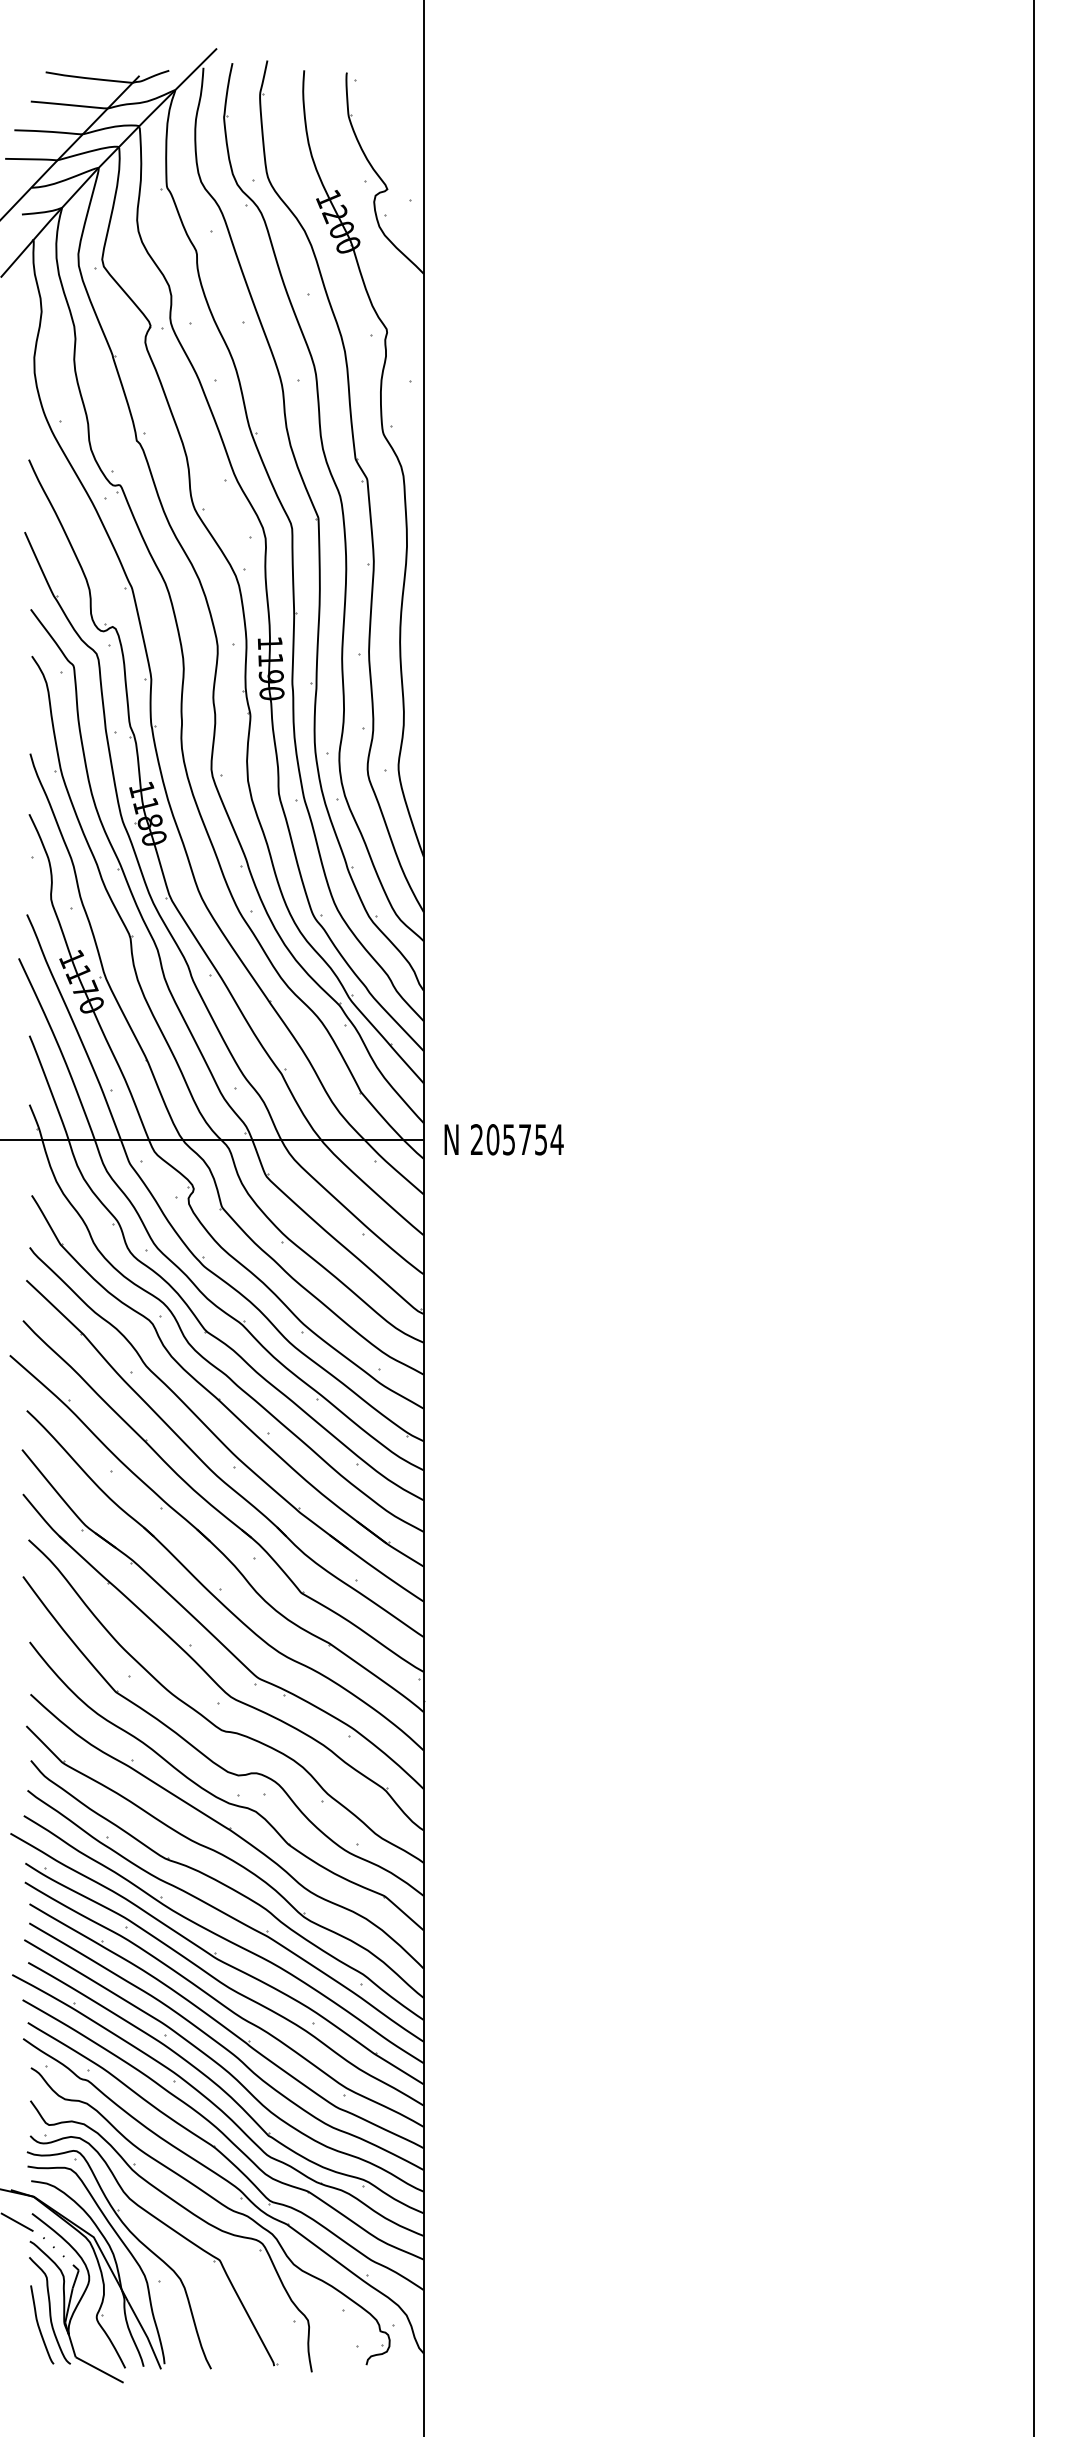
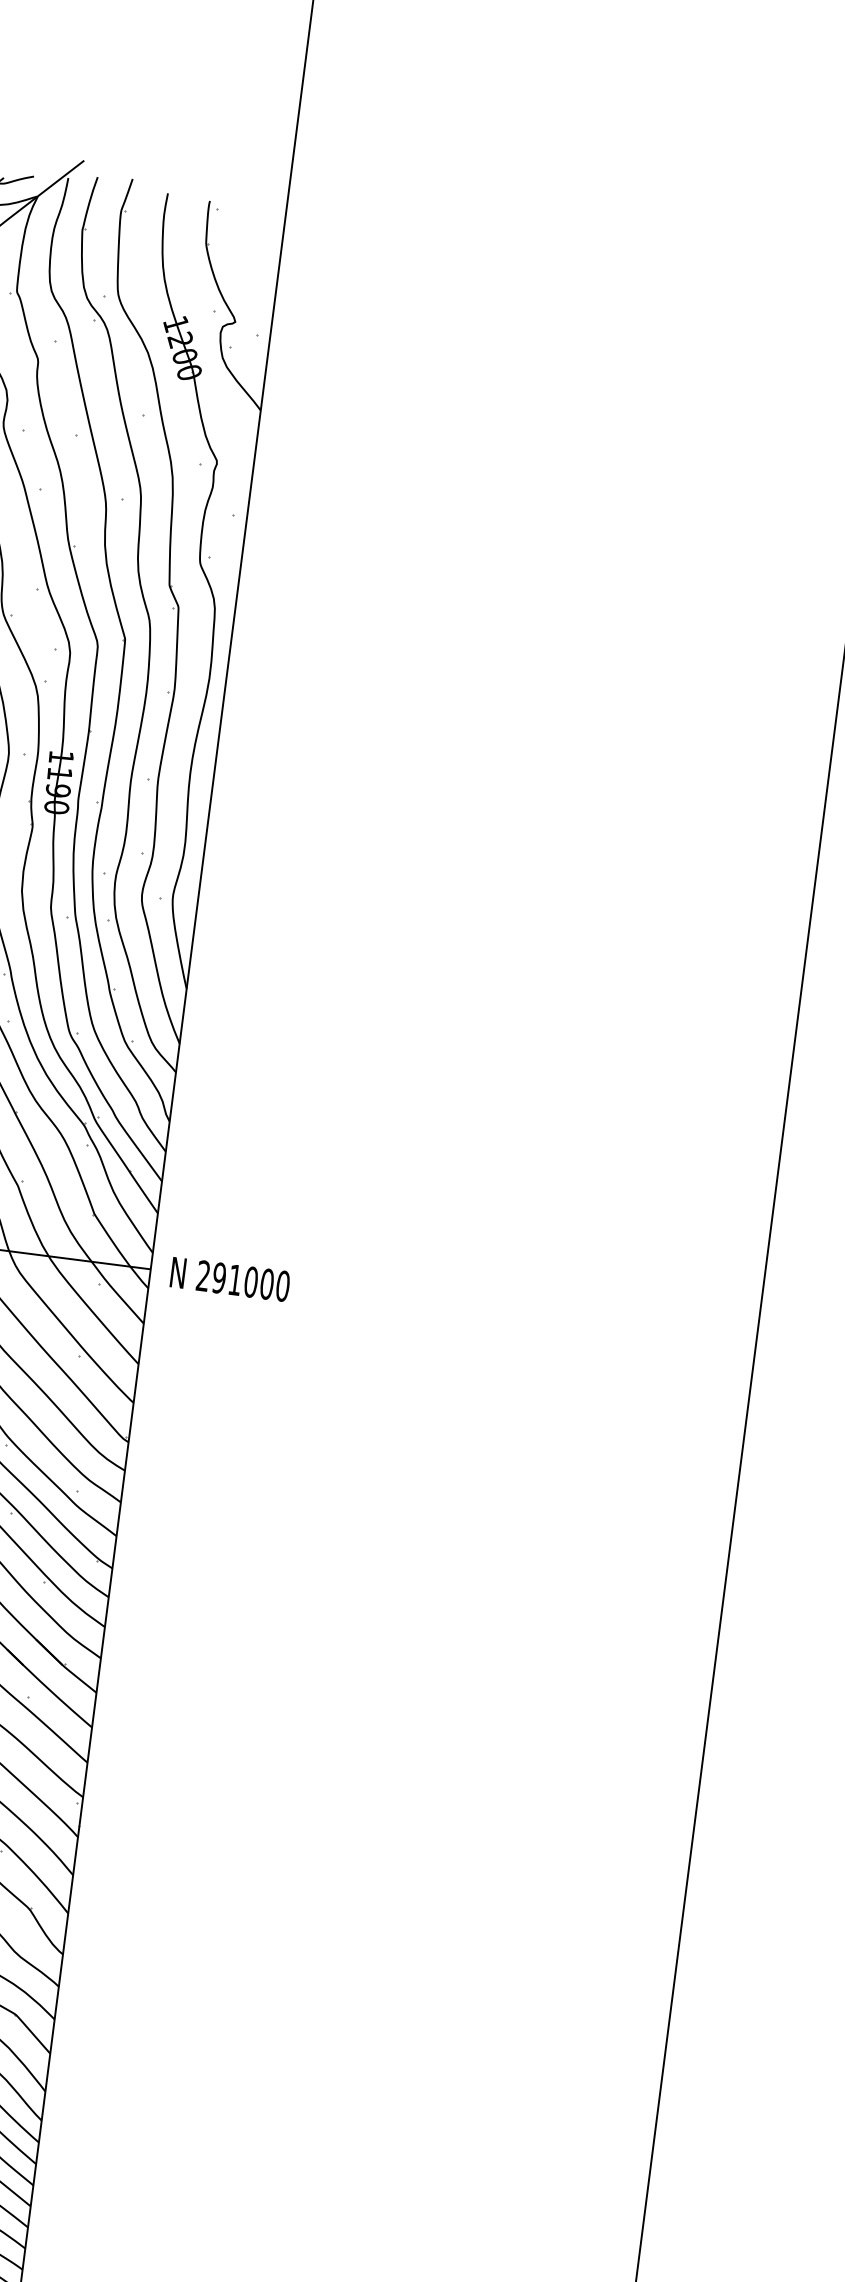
text: (524, 1139) -> (250, 1281), 205754 -> 291000

